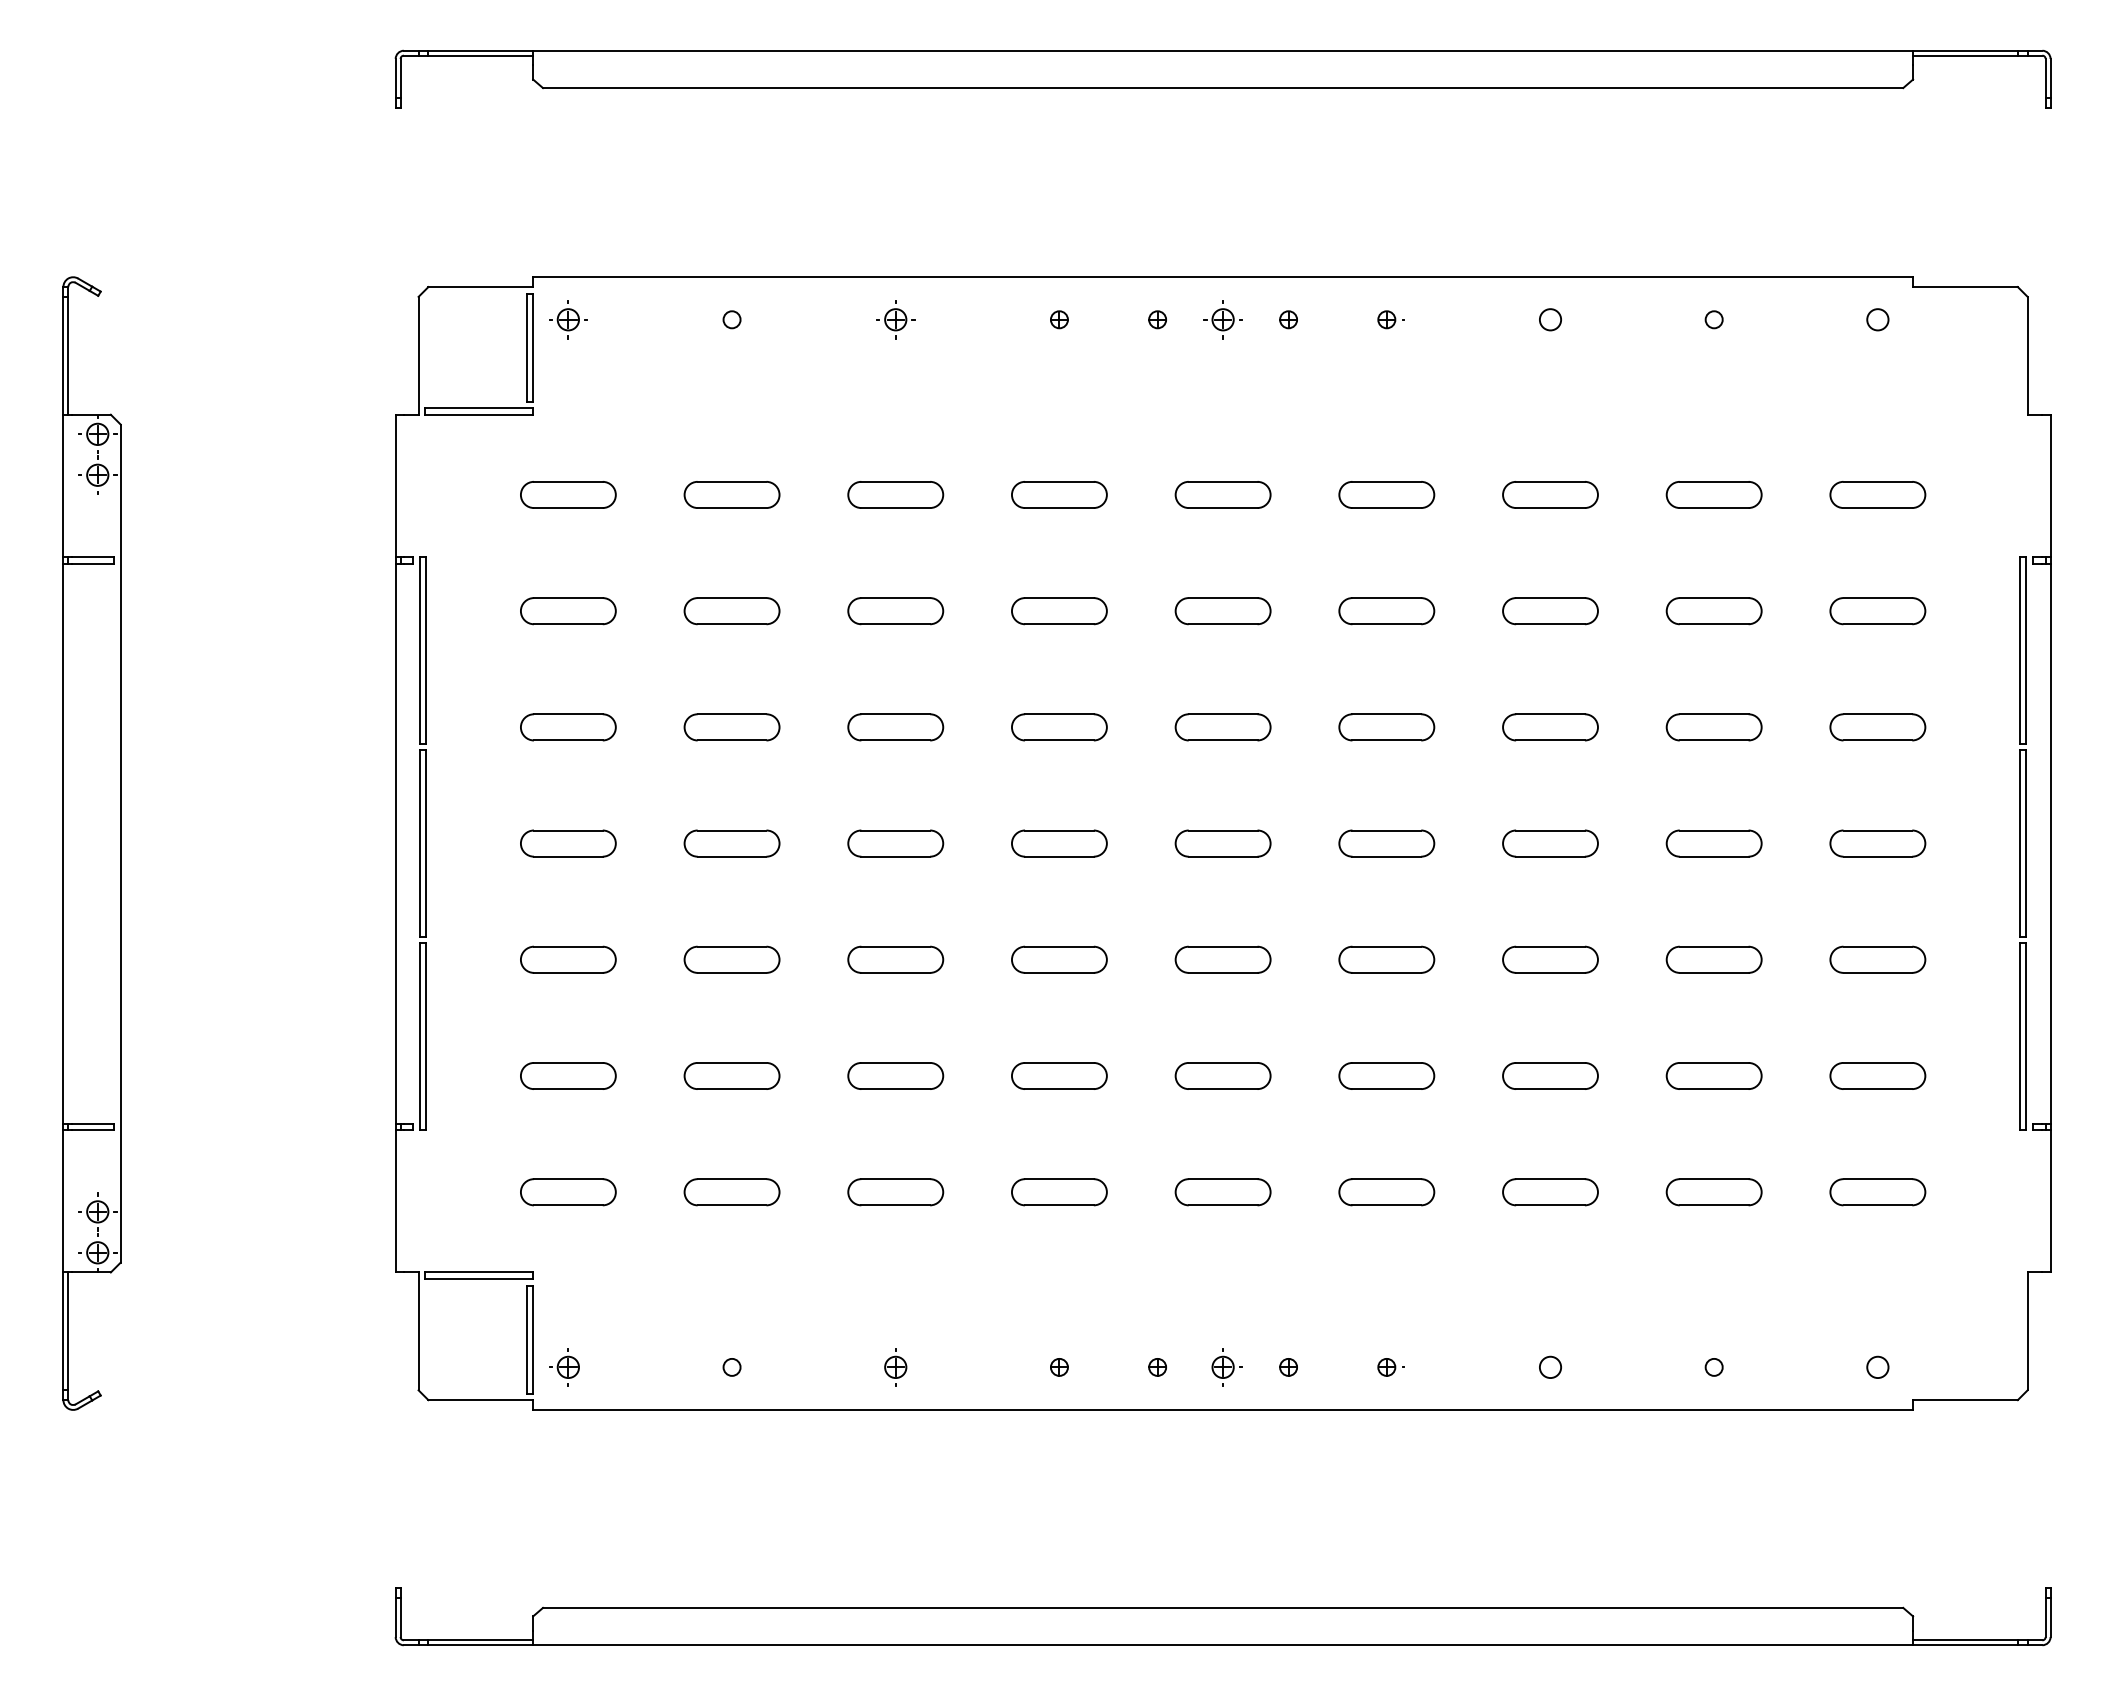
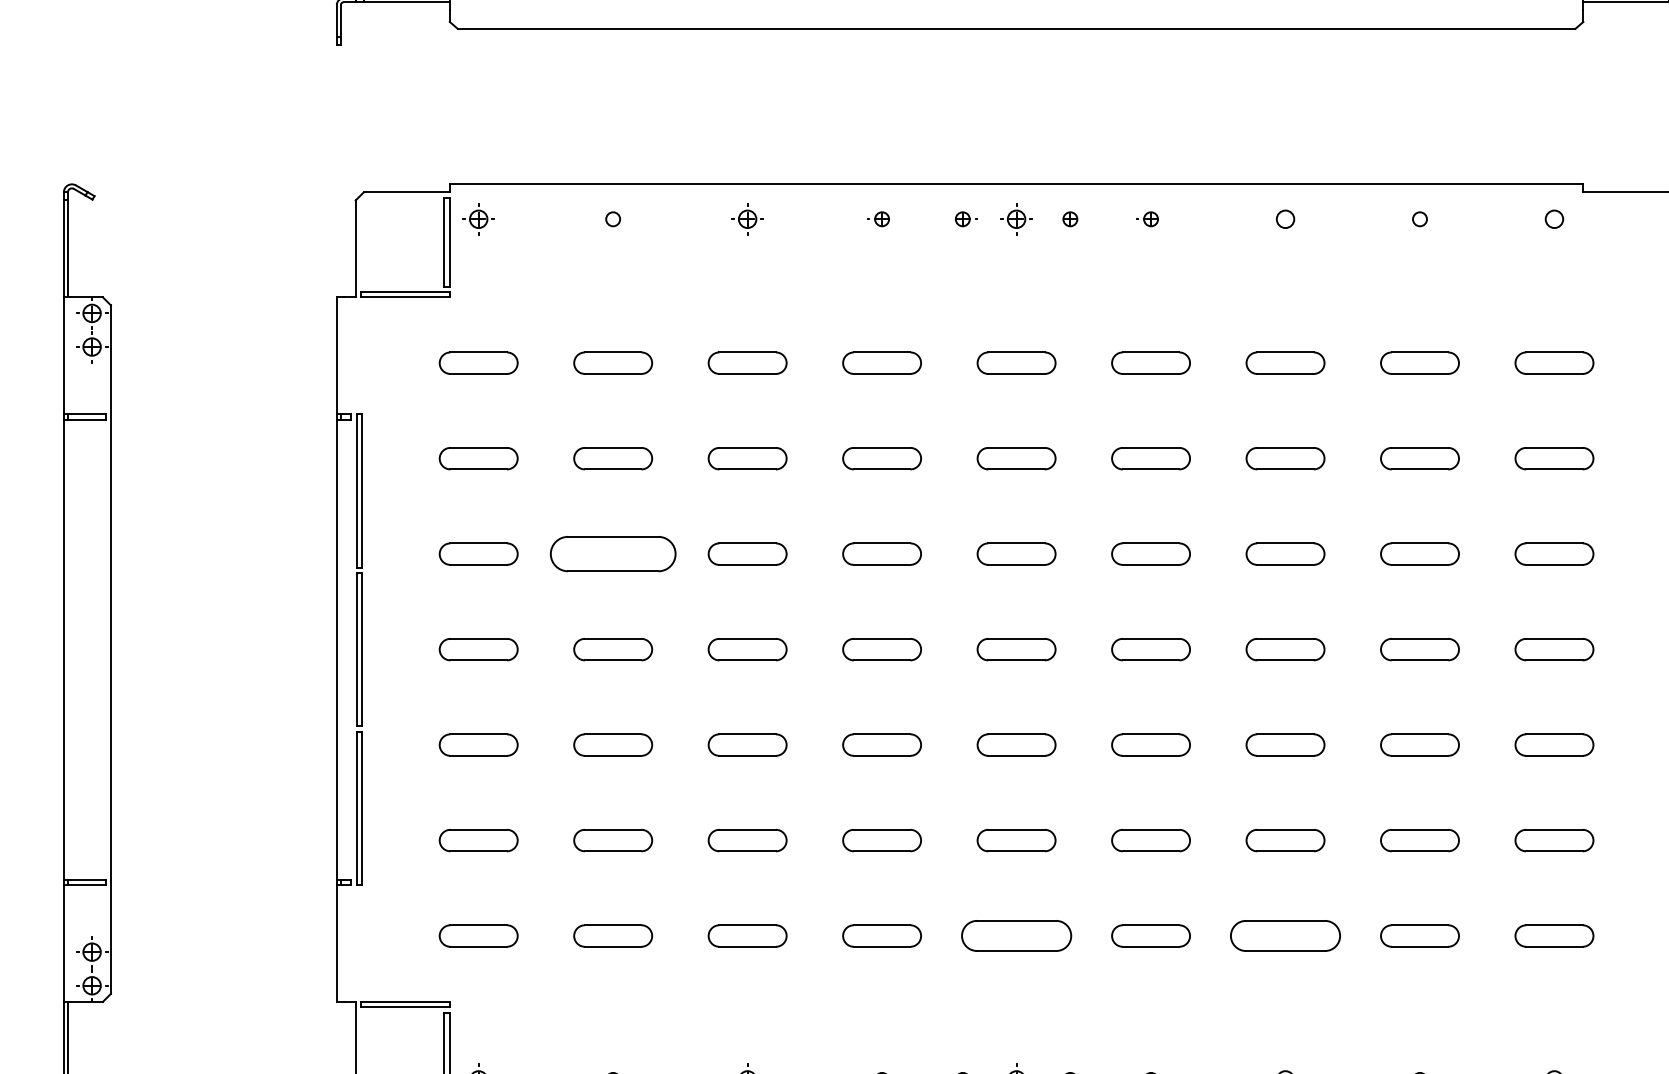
part: (731, 727) -> (612, 554), size x1.6
part: (1222, 1192) -> (1016, 936), size x1.4
part: (1550, 1192) -> (1285, 936), size x1.4

